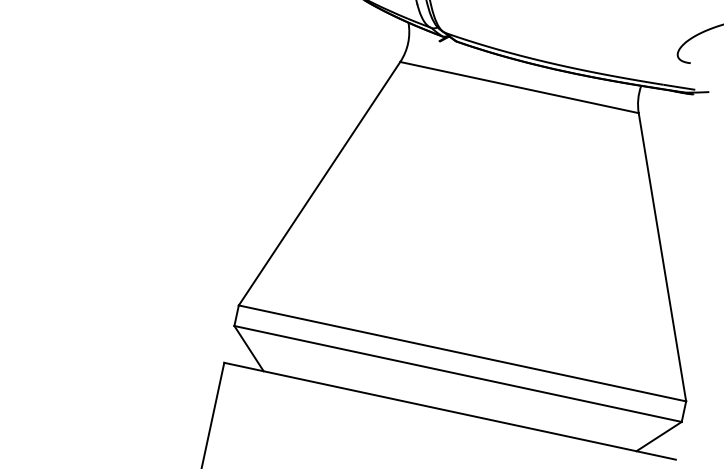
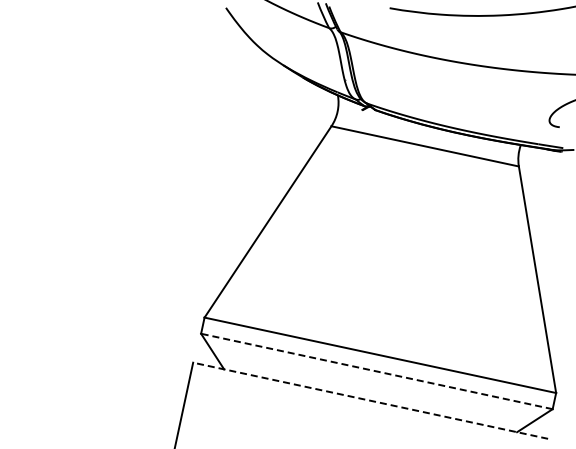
line: (457, 374) -> (376, 371), solid -> dashed
line: (449, 410) -> (370, 400), solid -> dashed

